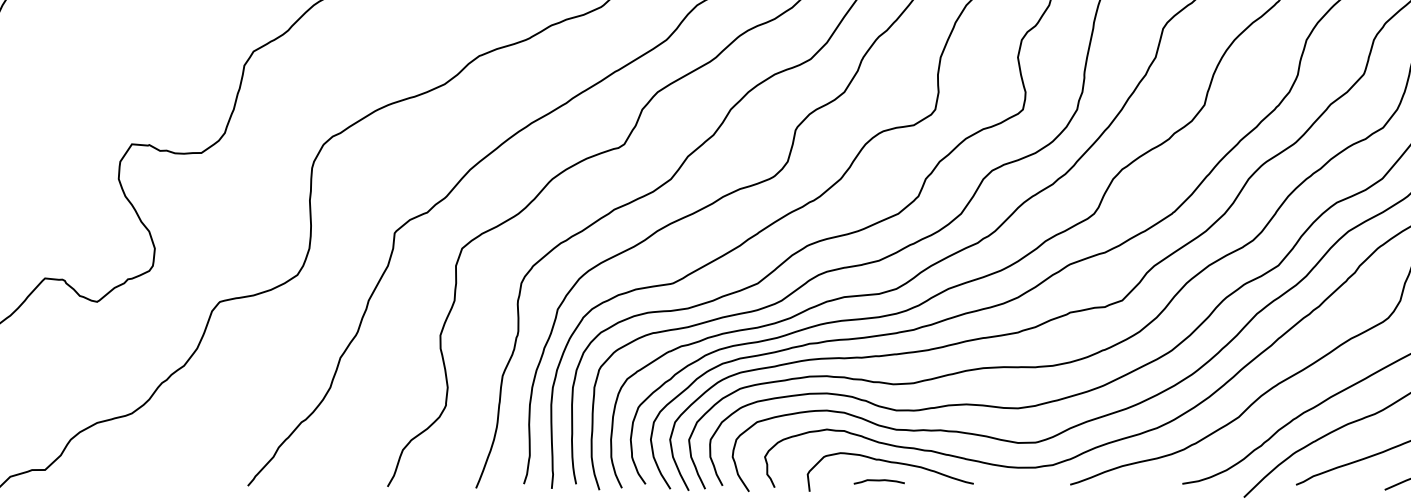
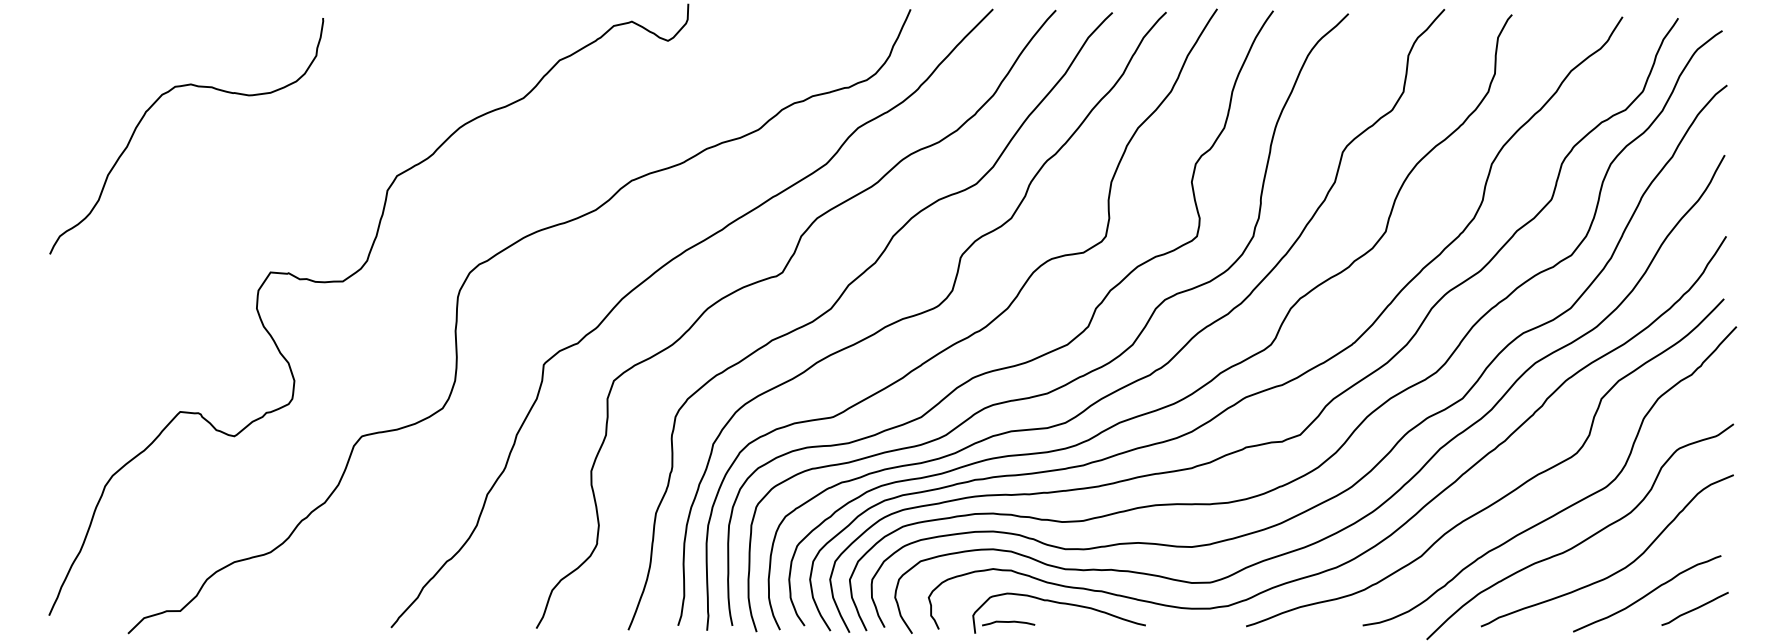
curve: (879, 480) -> (1008, 622), moved

